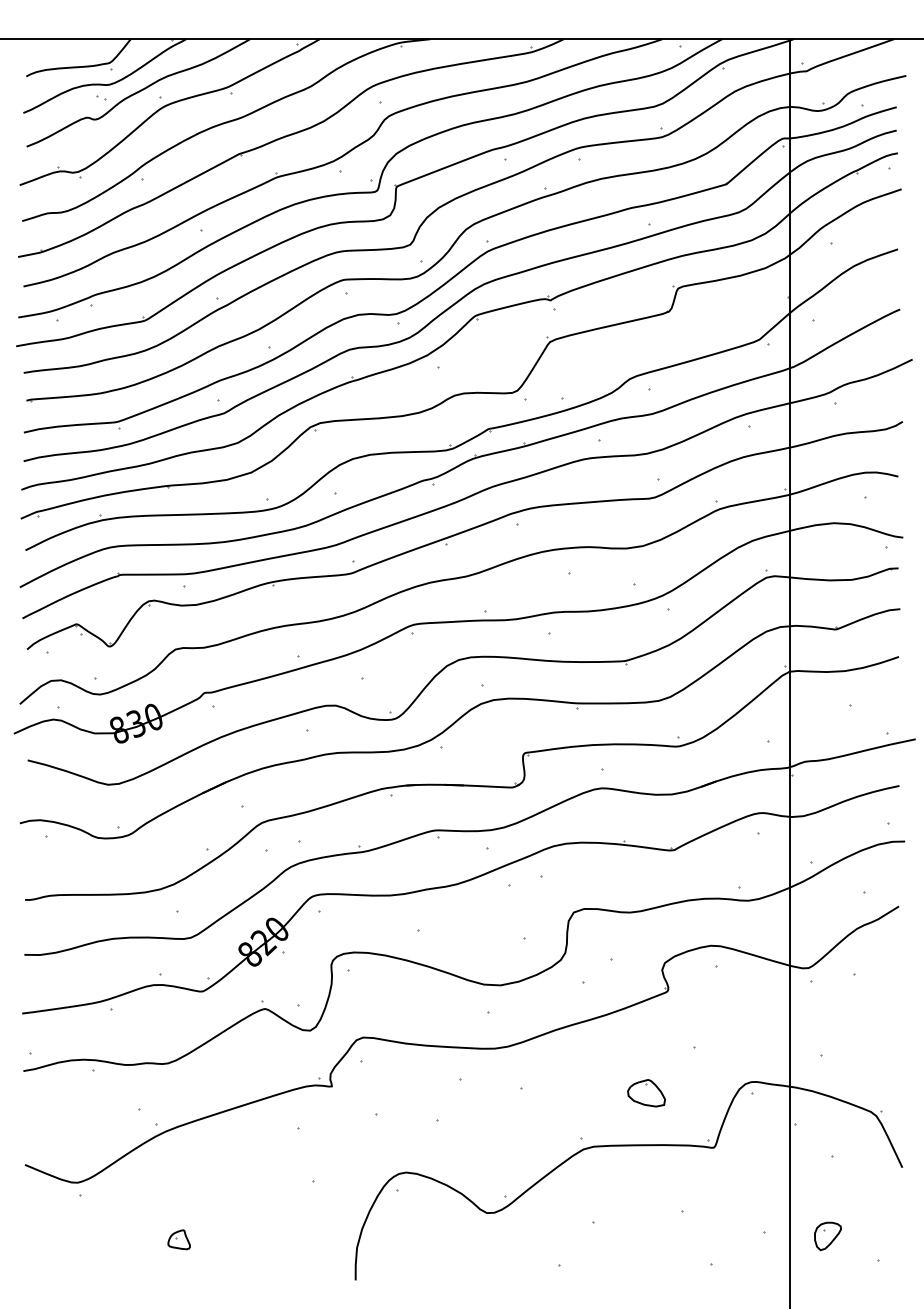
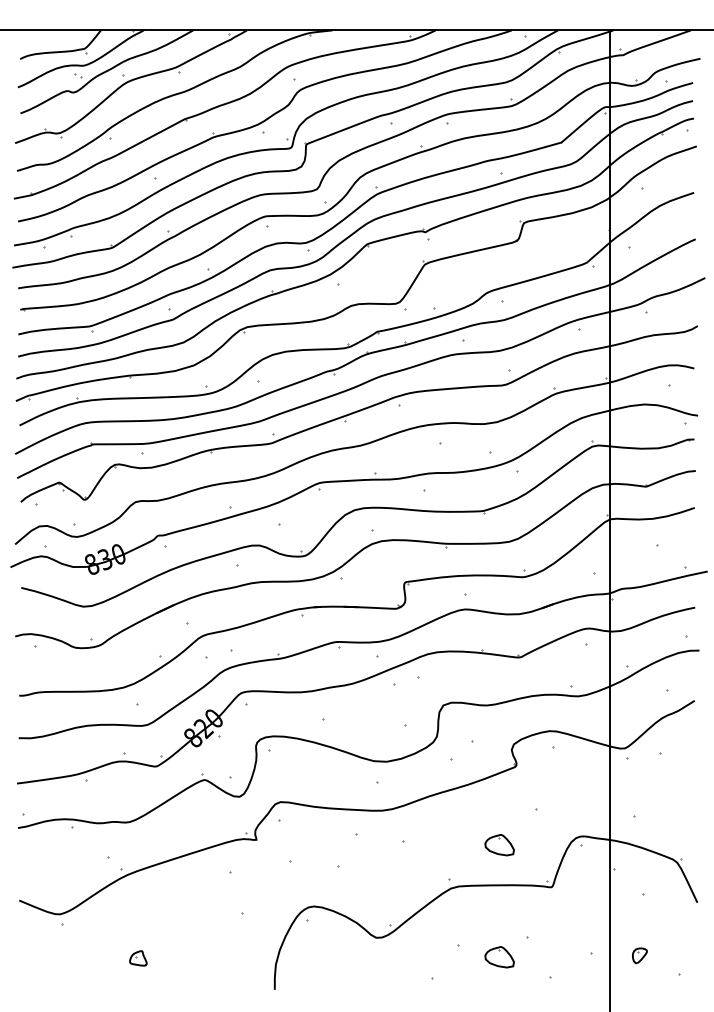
part: (827, 1236) -> (639, 955), size x0.7
part: (646, 1238) -> (499, 957), added

